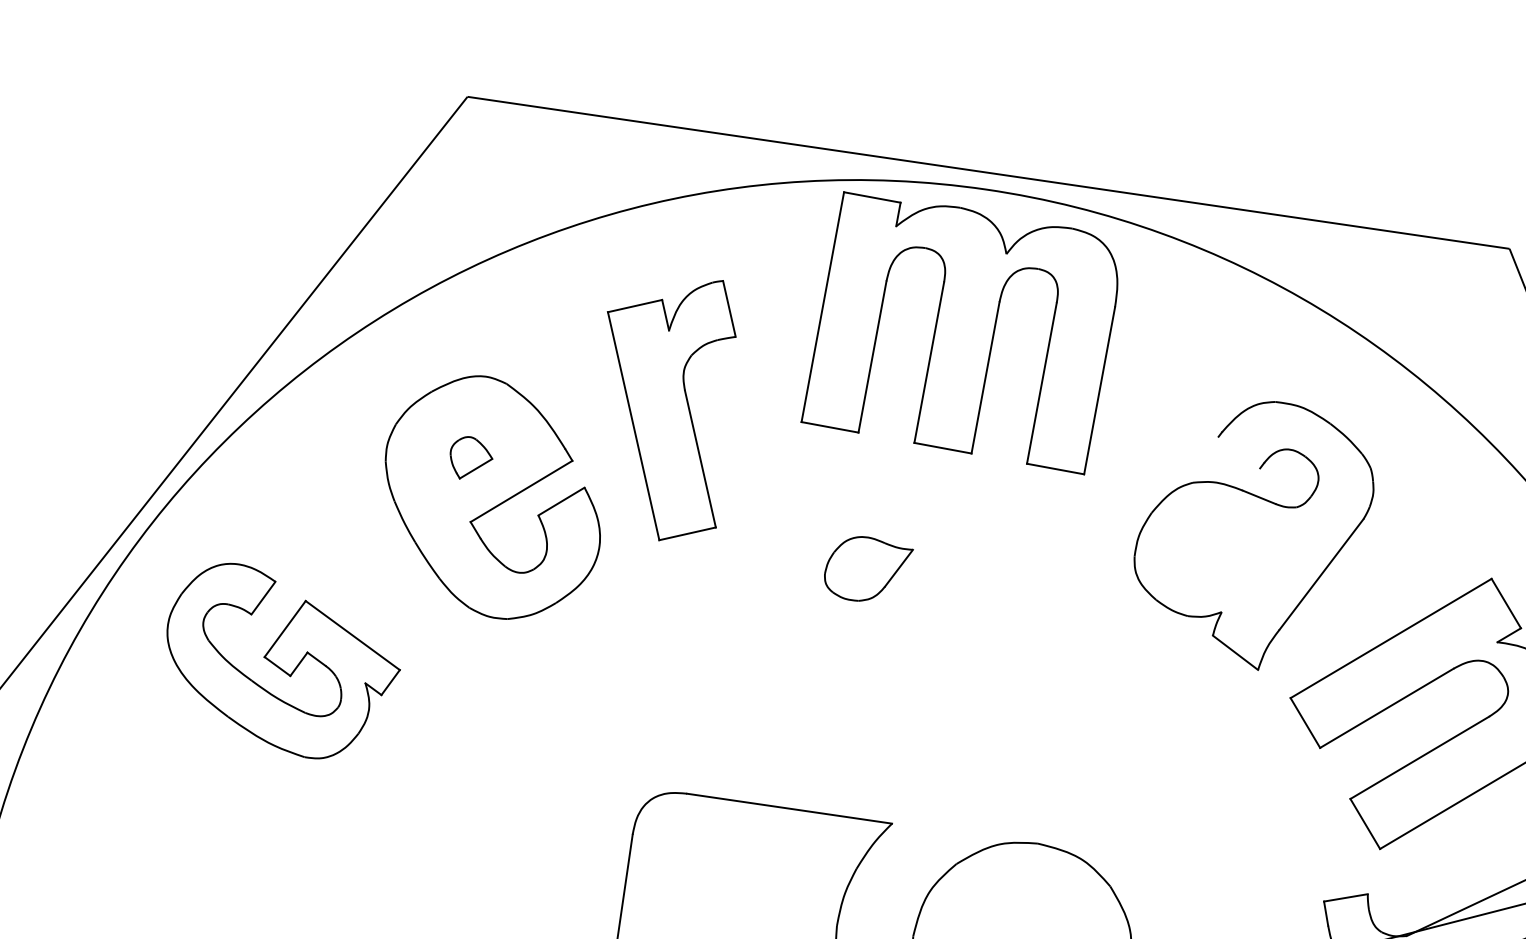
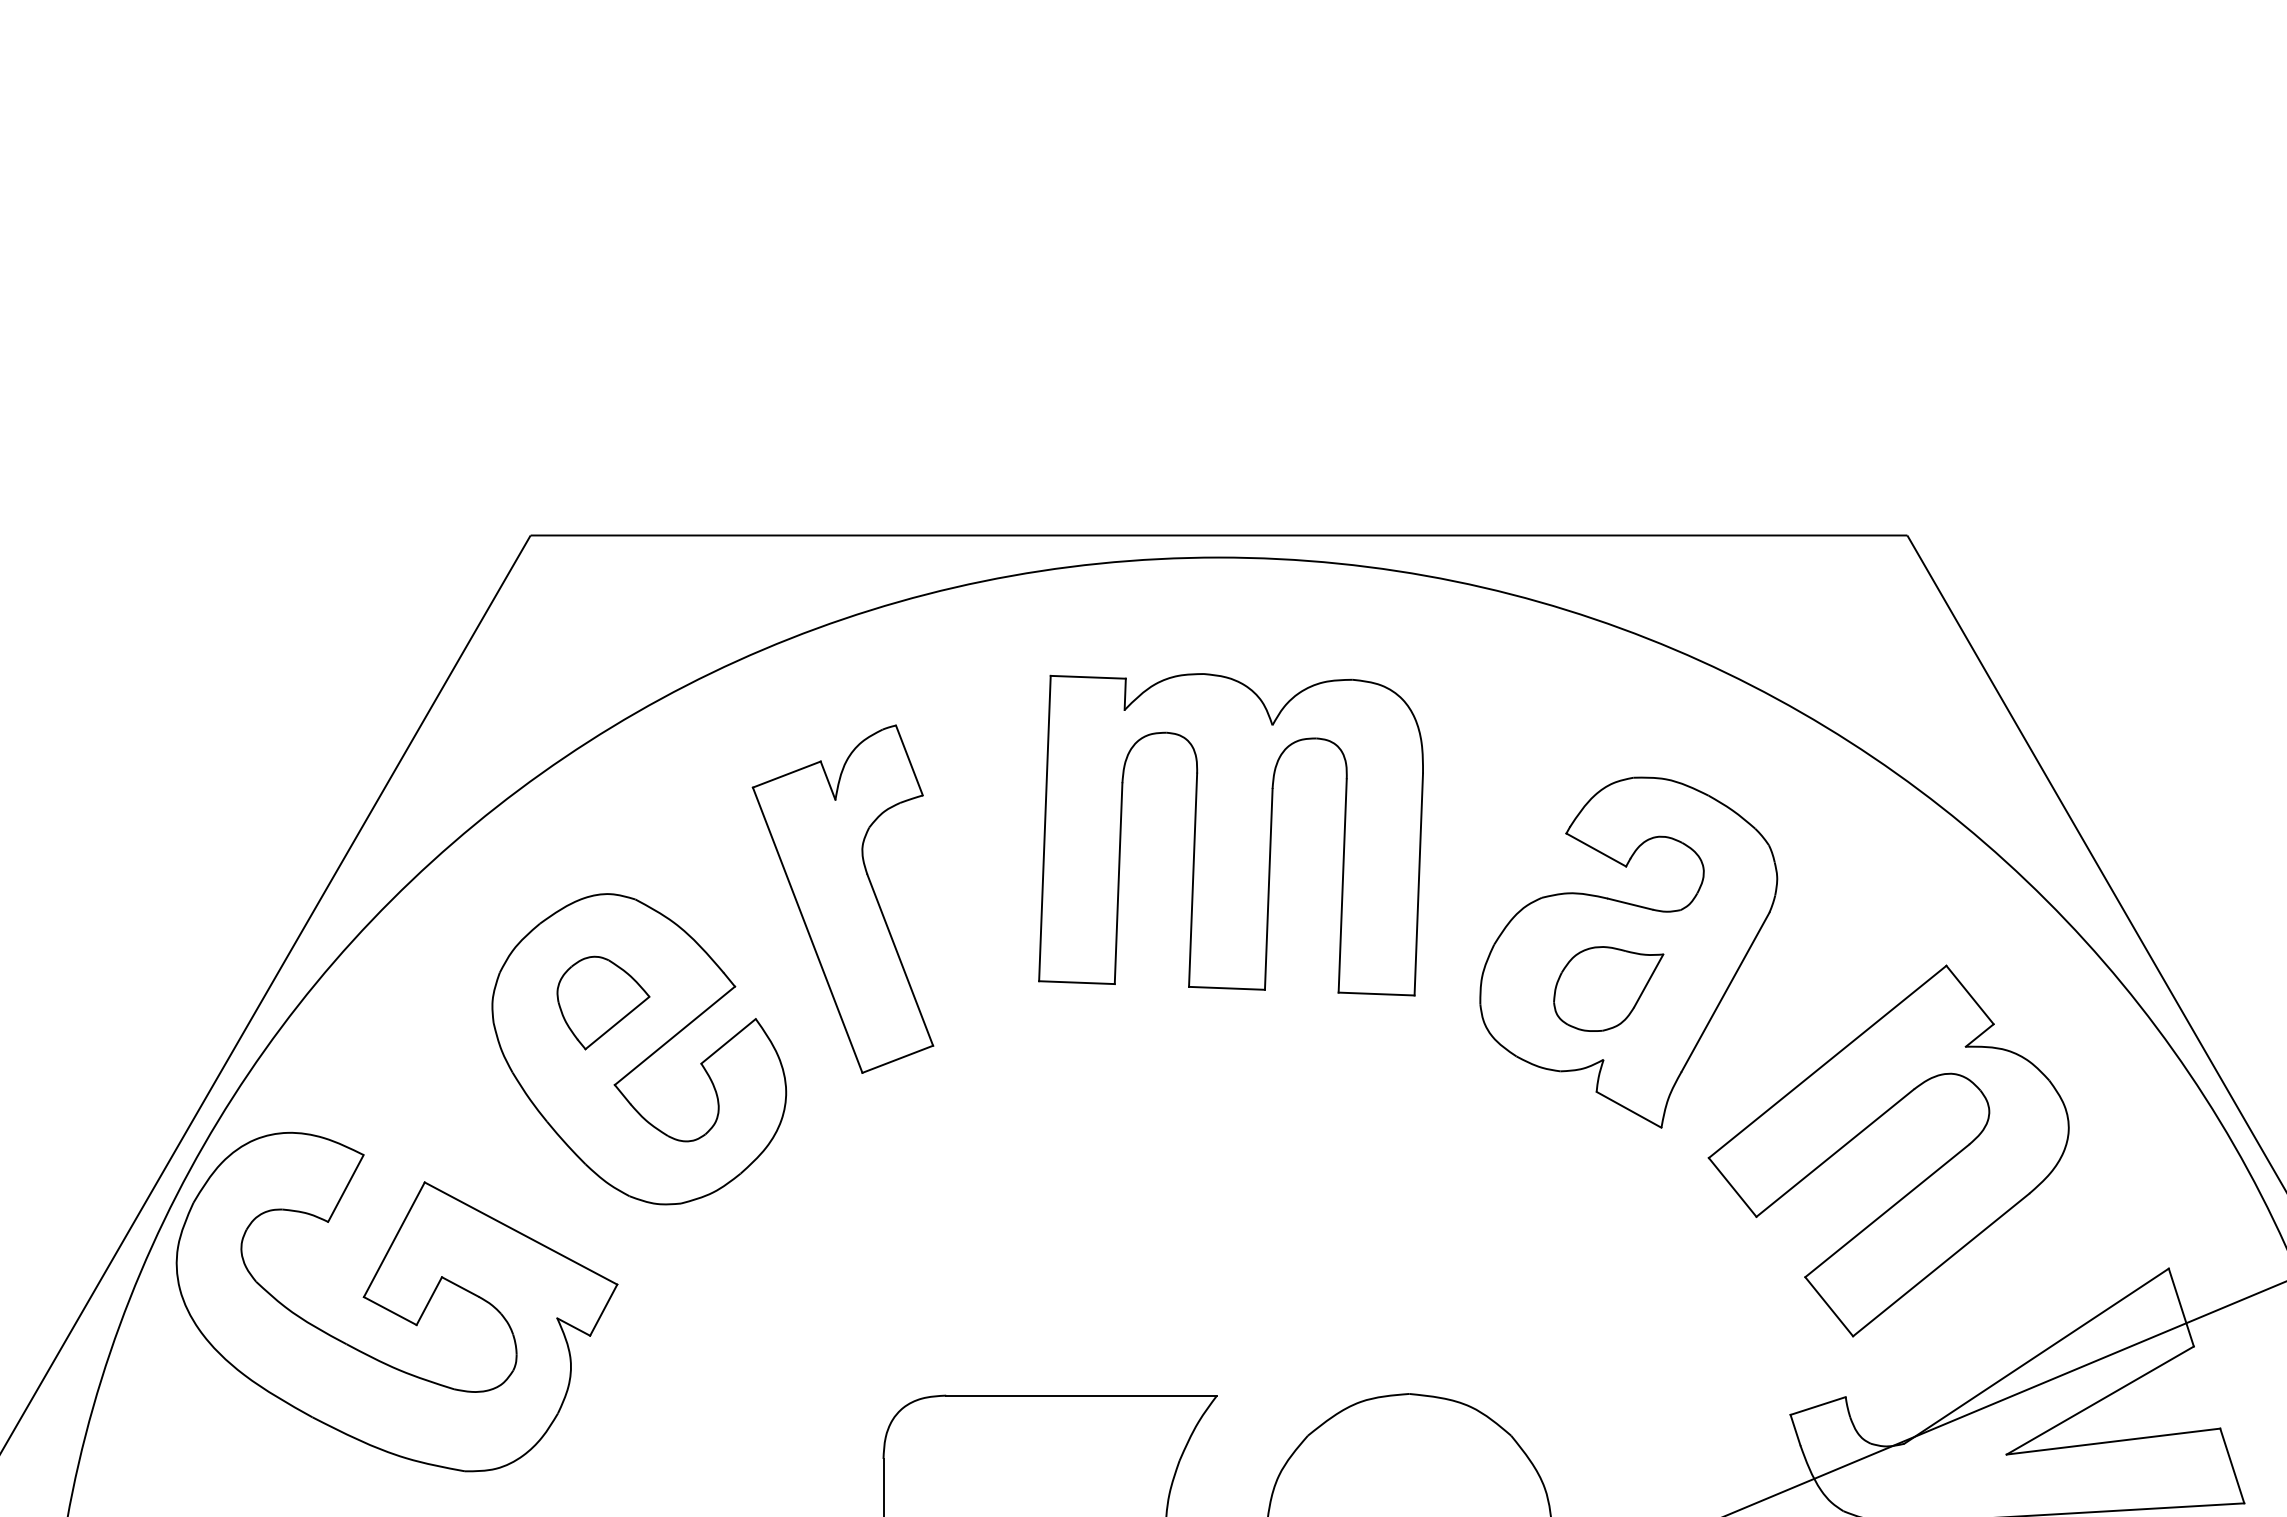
part: (962, 332) -> (1230, 834), moved
line: (1239, 452) -> (1596, 849), added
part: (471, 458) -> (603, 1002), size x1.67
part: (867, 569) -> (1608, 988), moved
part: (281, 661) -> (396, 1301), size x1.43

